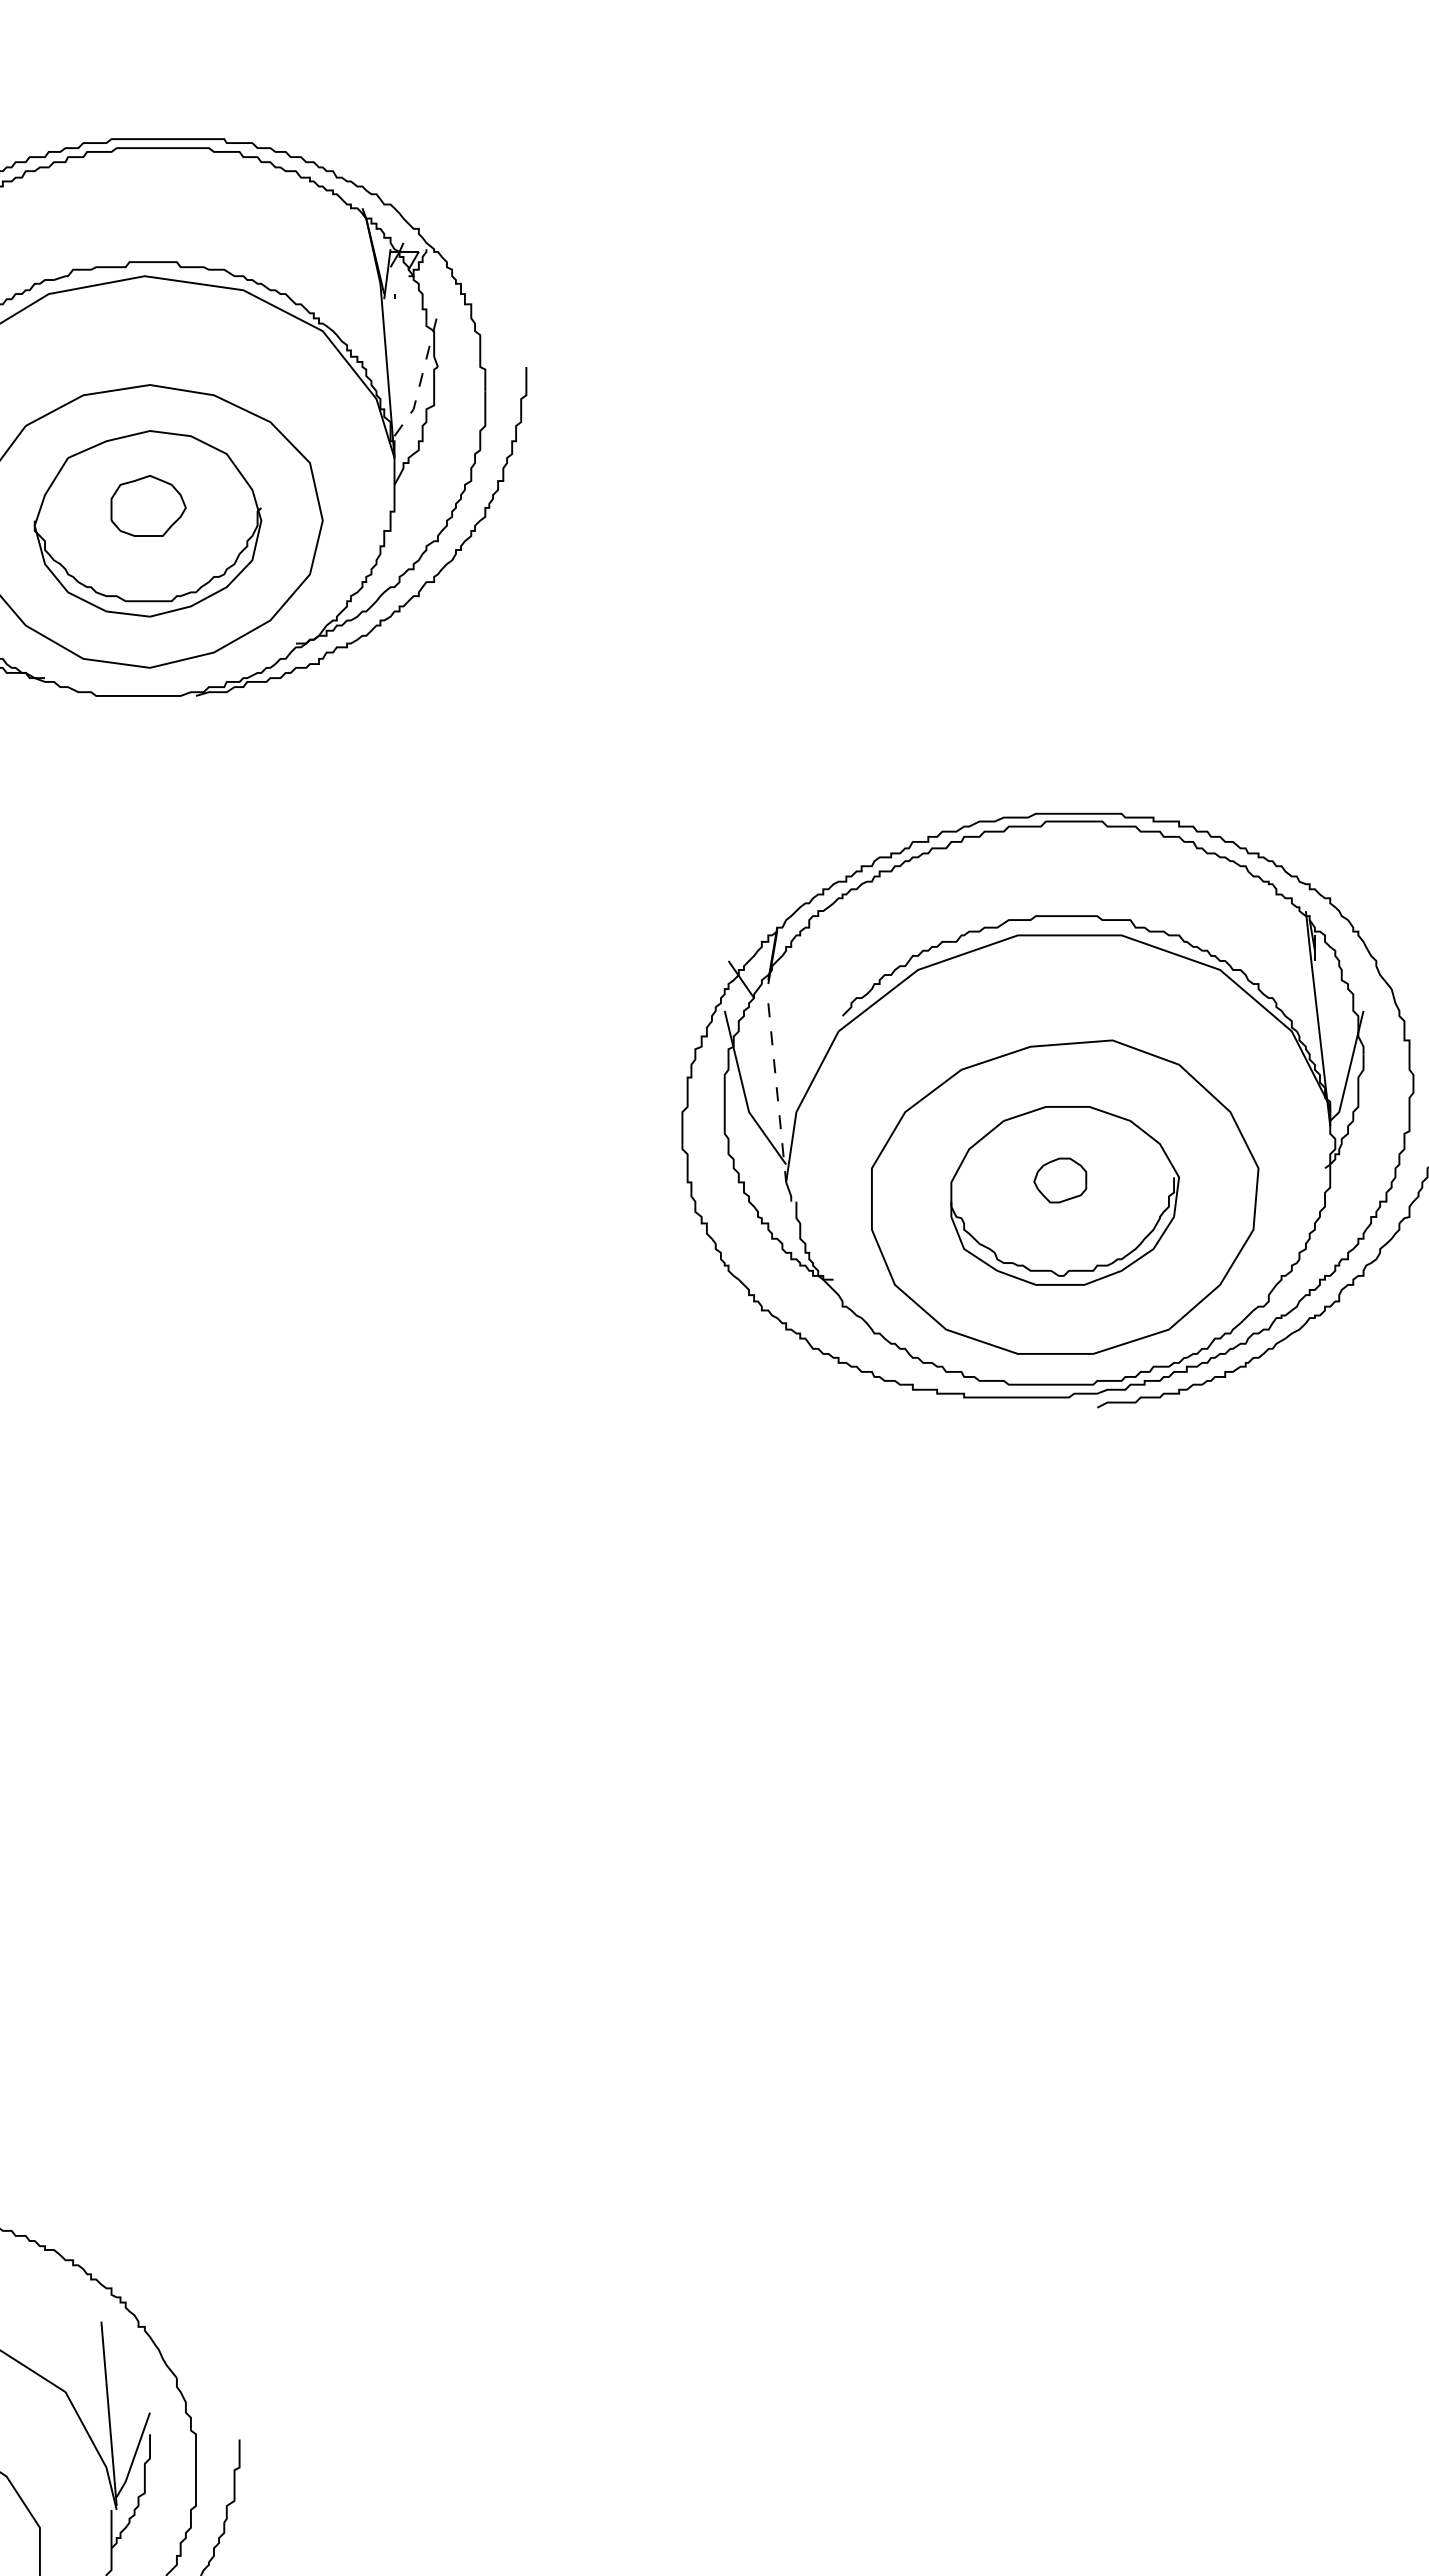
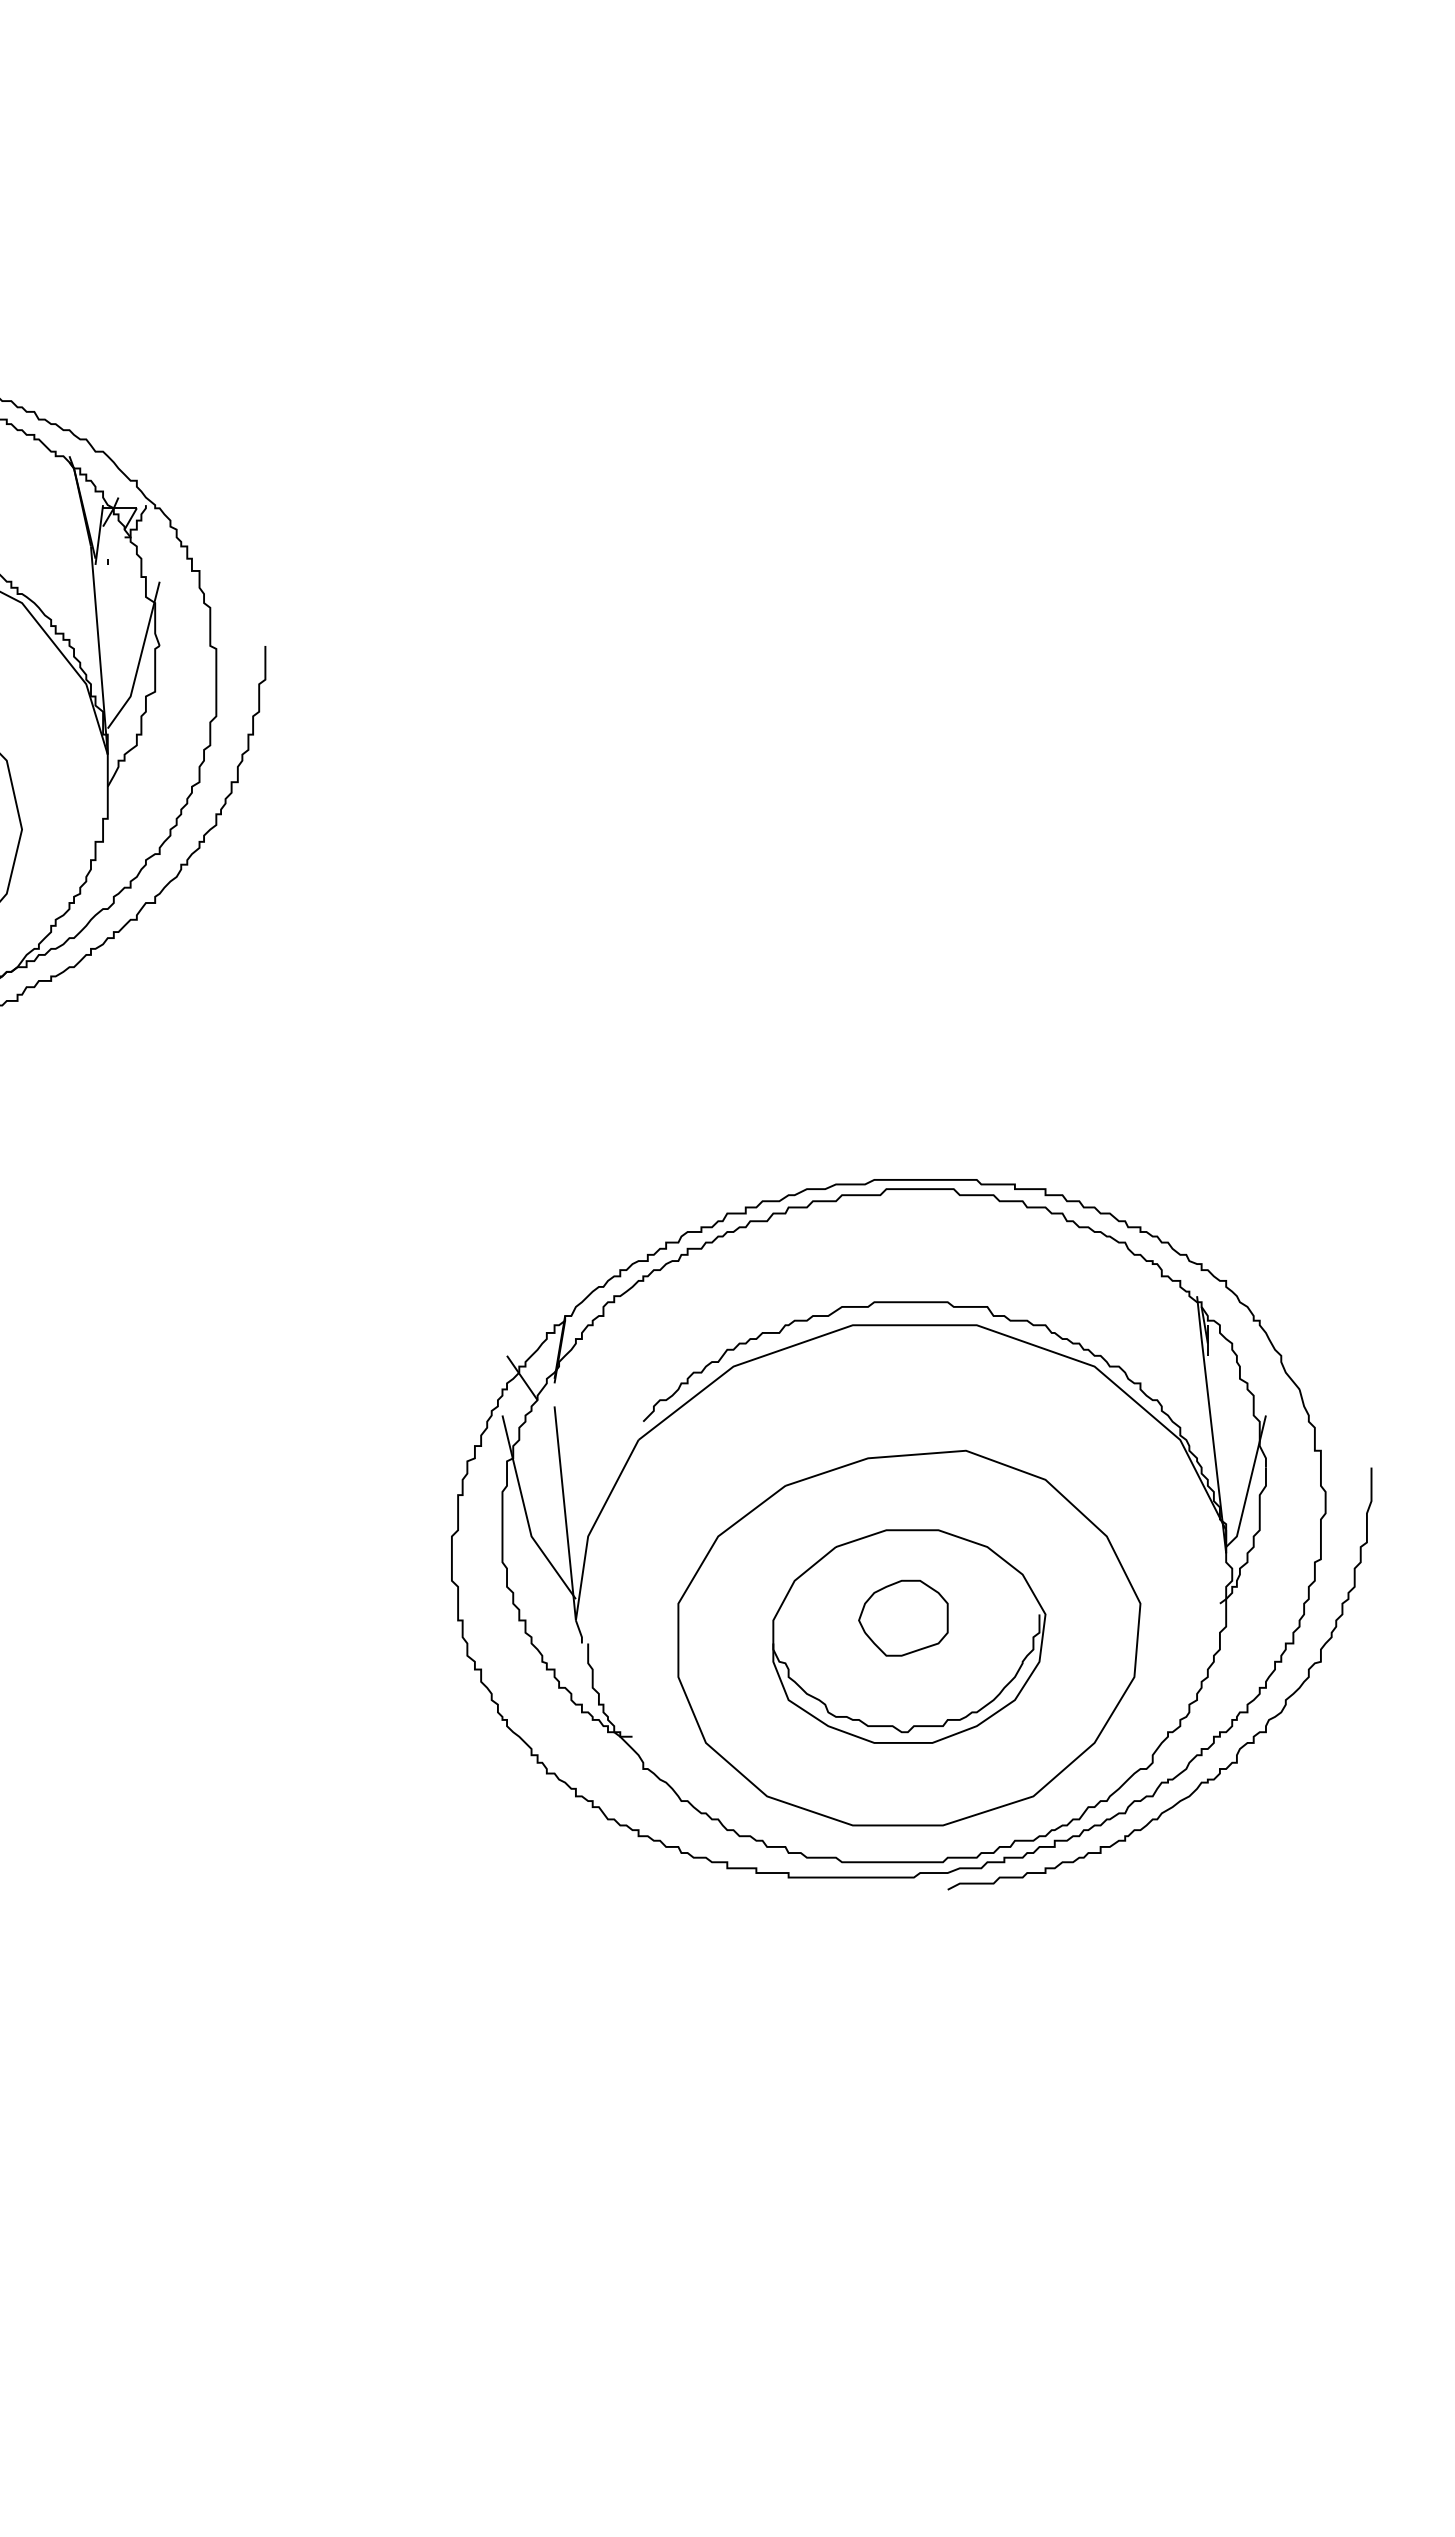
line: (421, 377) -> (140, 658), dashed -> solid
line: (777, 1092) -> (565, 1513), dashed -> solid
part: (1060, 1180) -> (903, 1618), size x1.43

